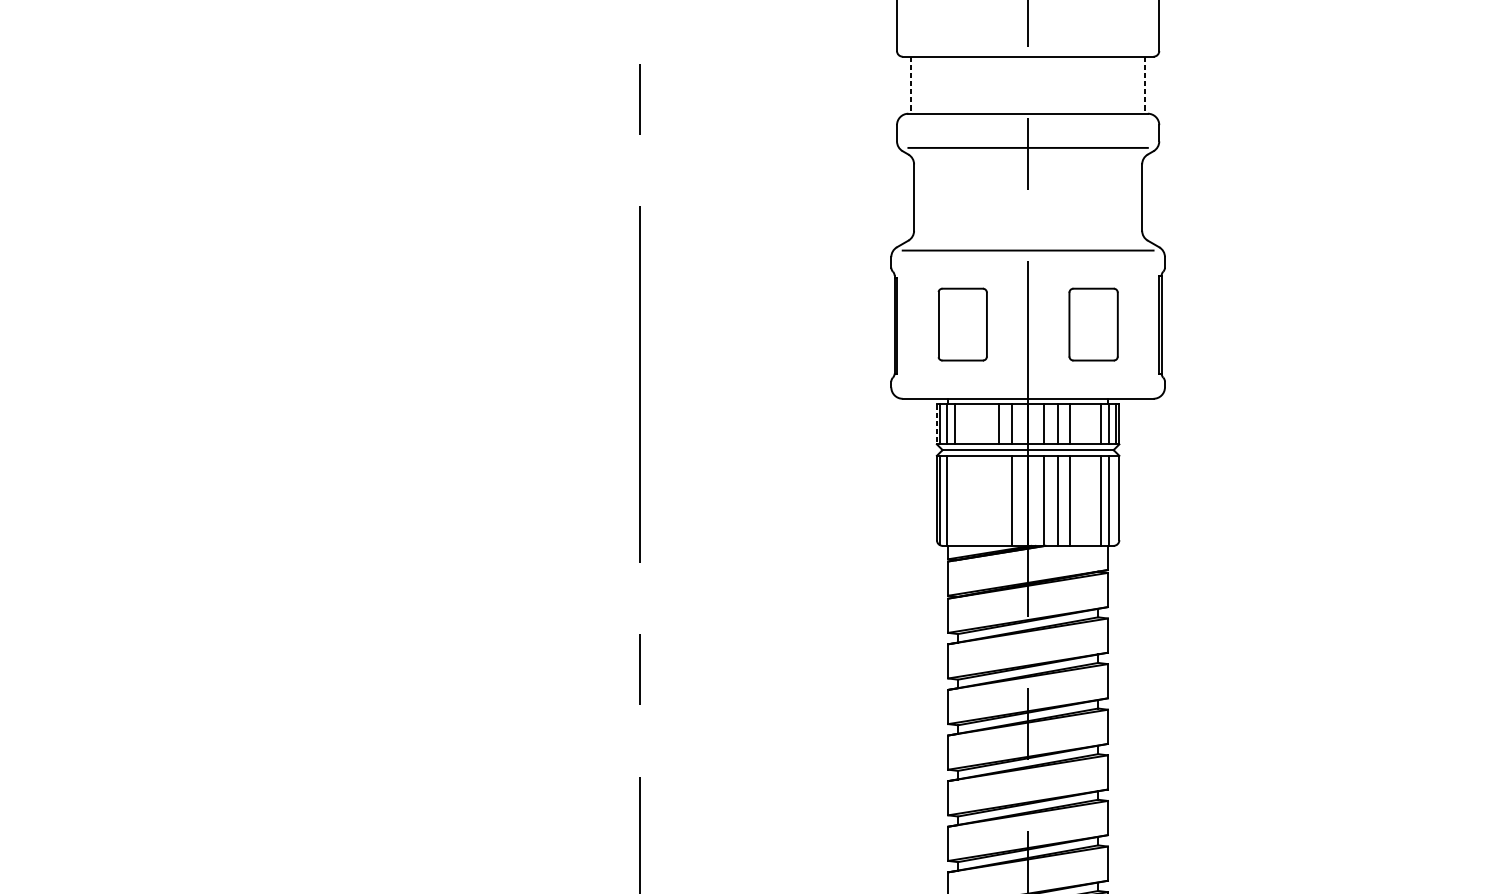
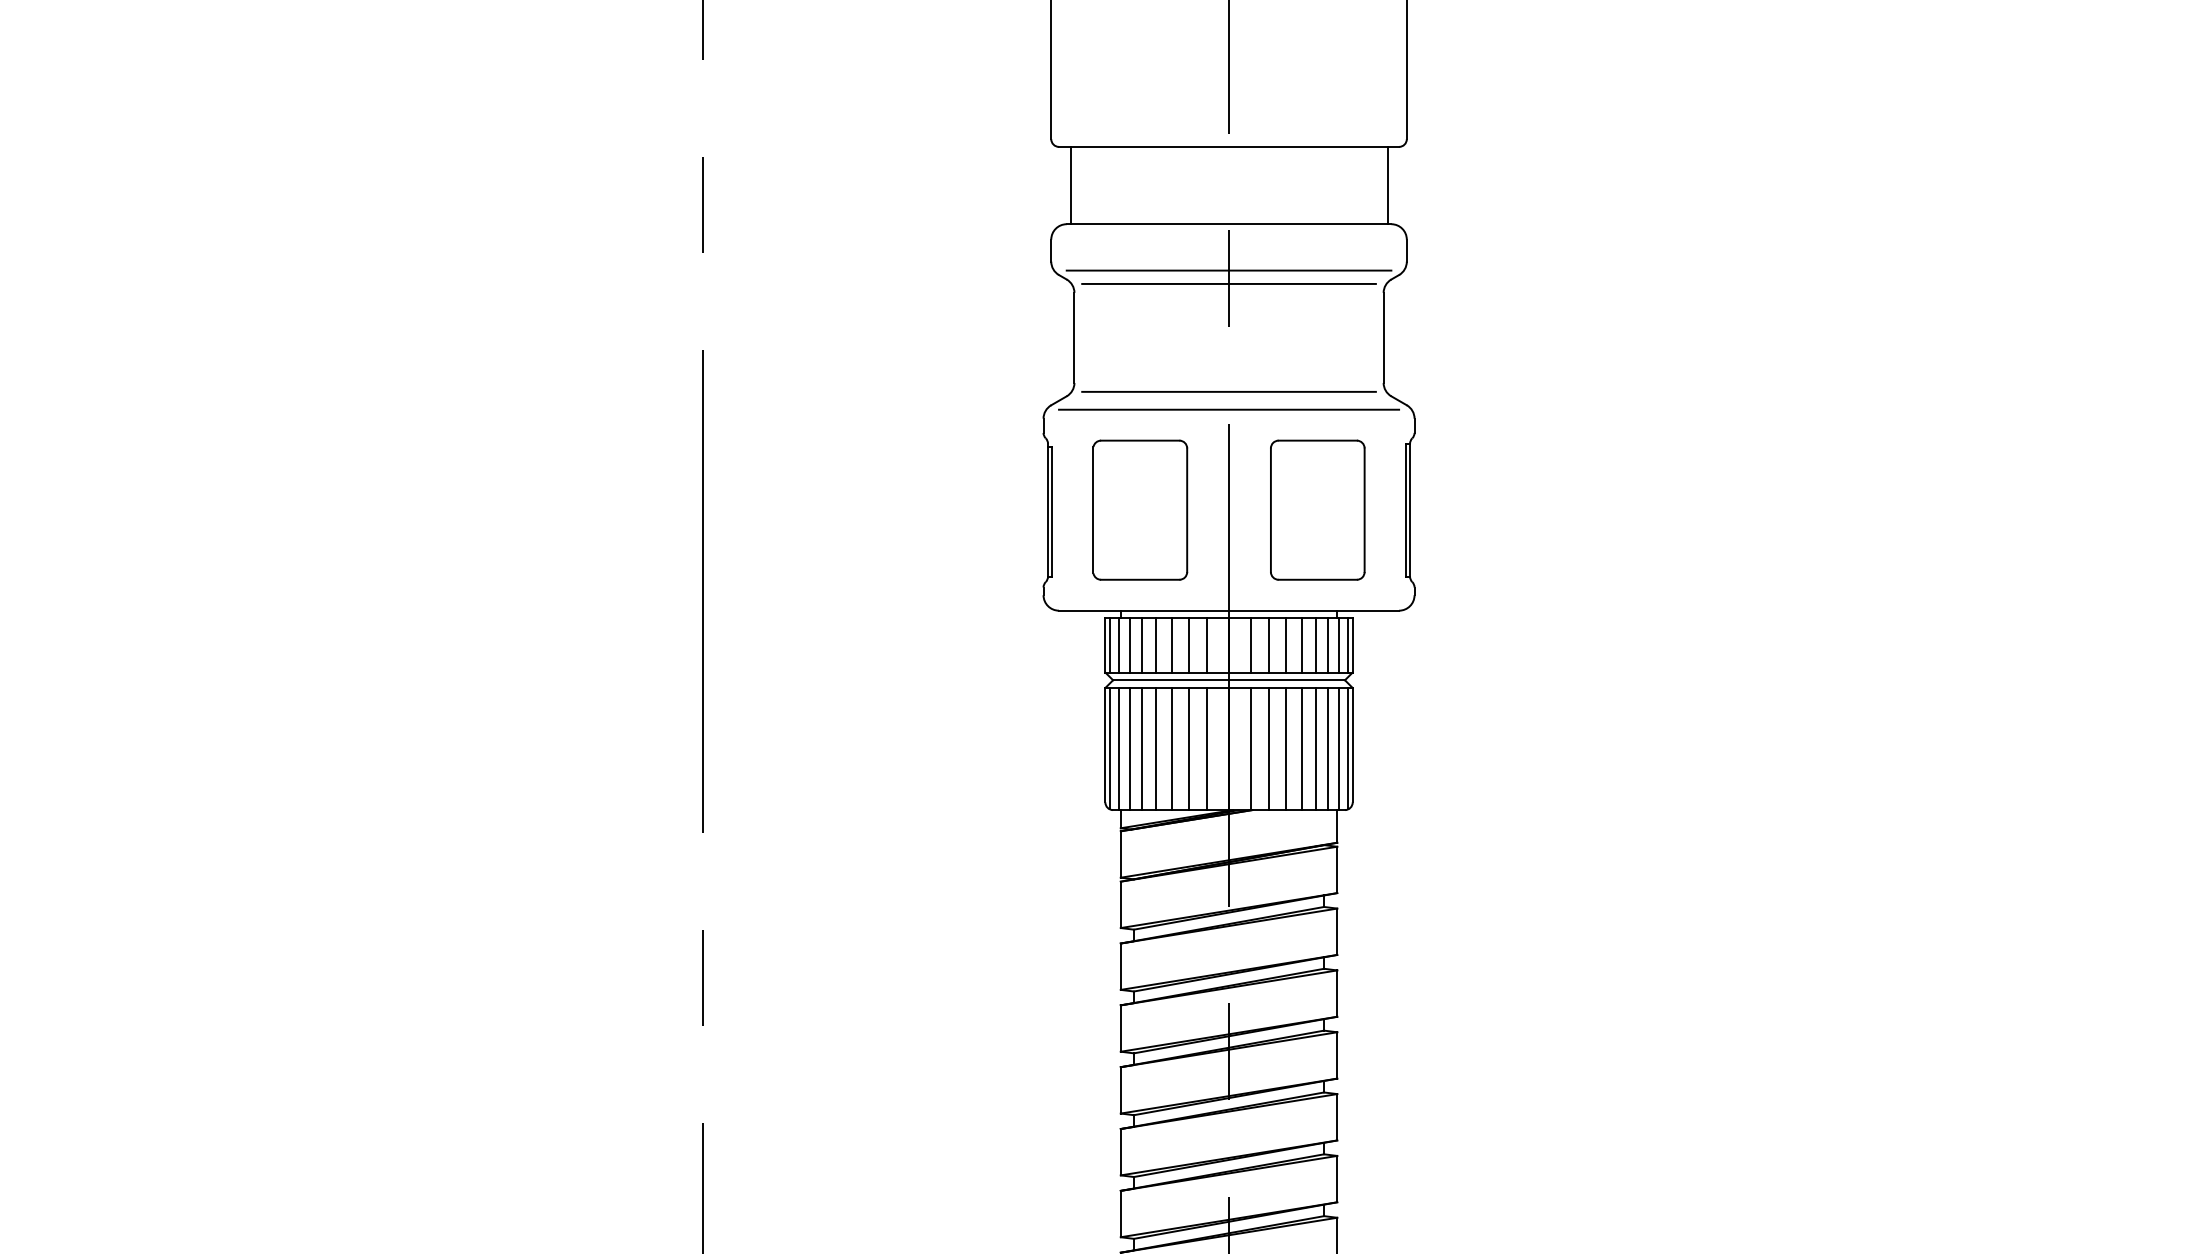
line: (911, 85) -> (1070, 185), dashed -> solid
line: (1145, 85) -> (1387, 185), dashed -> solid
line: (1027, 157) -> (1228, 283), added
line: (1027, 237) -> (1228, 391), added
part: (962, 324) -> (1140, 509), size x1.43
part: (1093, 324) -> (1317, 509), size x1.43
line: (937, 424) -> (1105, 645), dashed -> solid
line: (964, 424) -> (1142, 645), added
line: (974, 424) -> (1156, 645), added
line: (985, 424) -> (1171, 645), added
line: (1081, 424) -> (1301, 645), added
line: (1091, 424) -> (1315, 645), added
line: (955, 500) -> (1130, 748), added
line: (964, 500) -> (1142, 748), added
line: (974, 500) -> (1156, 748), added
line: (985, 500) -> (1171, 748), added
line: (998, 500) -> (1188, 748), added
line: (1081, 500) -> (1301, 748), added
line: (1091, 500) -> (1315, 748), added
line: (1116, 500) -> (1348, 748), added

